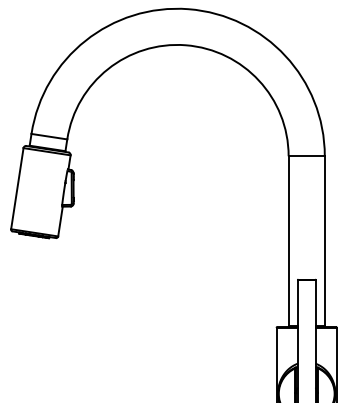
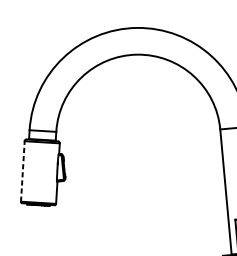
line: (17, 188) -> (22, 171), solid -> dashed

